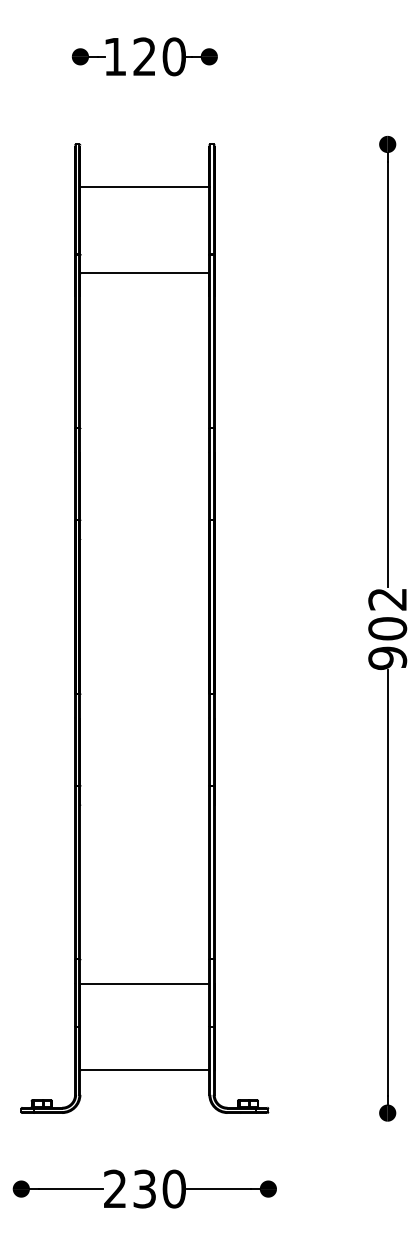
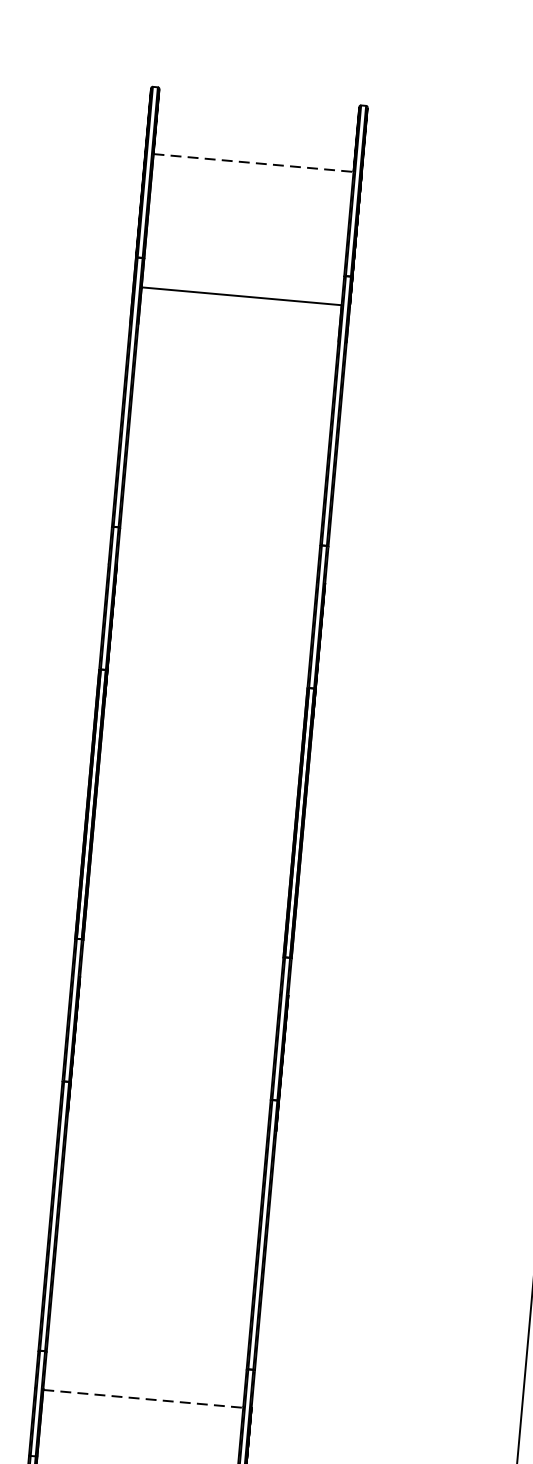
line: (144, 187) -> (252, 163), solid -> dashed
line: (145, 984) -> (144, 1399), solid -> dashed

